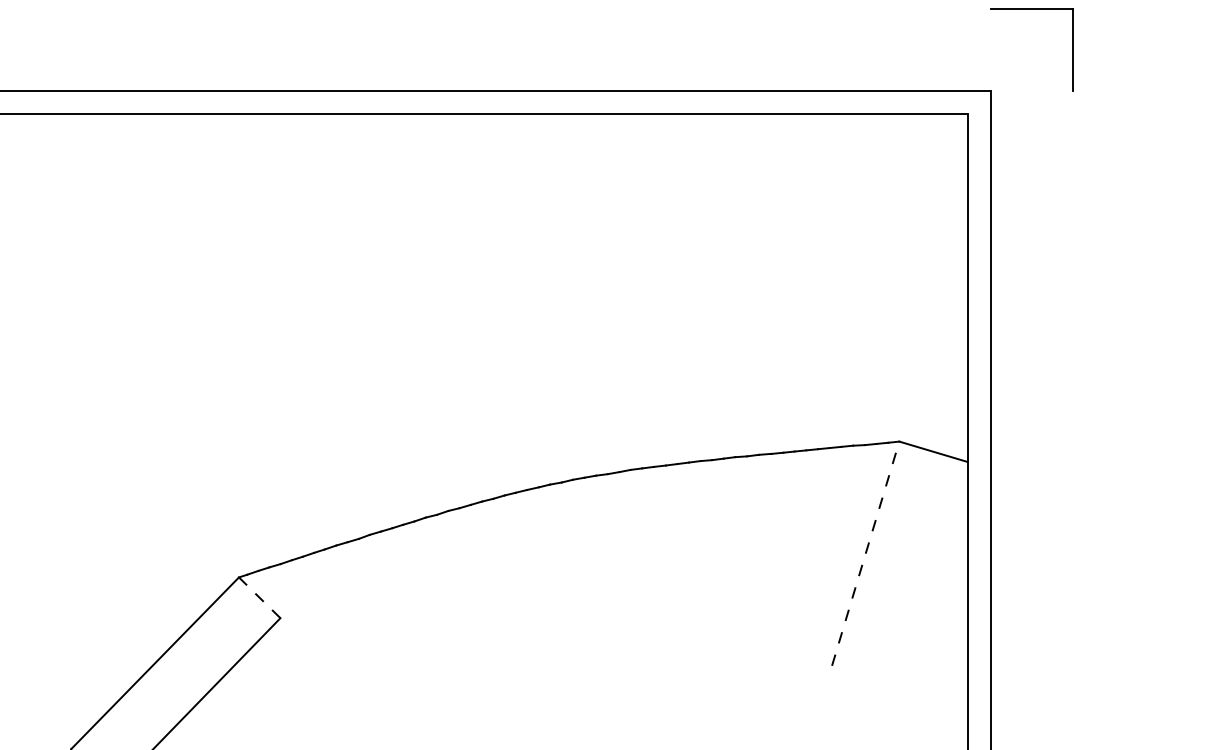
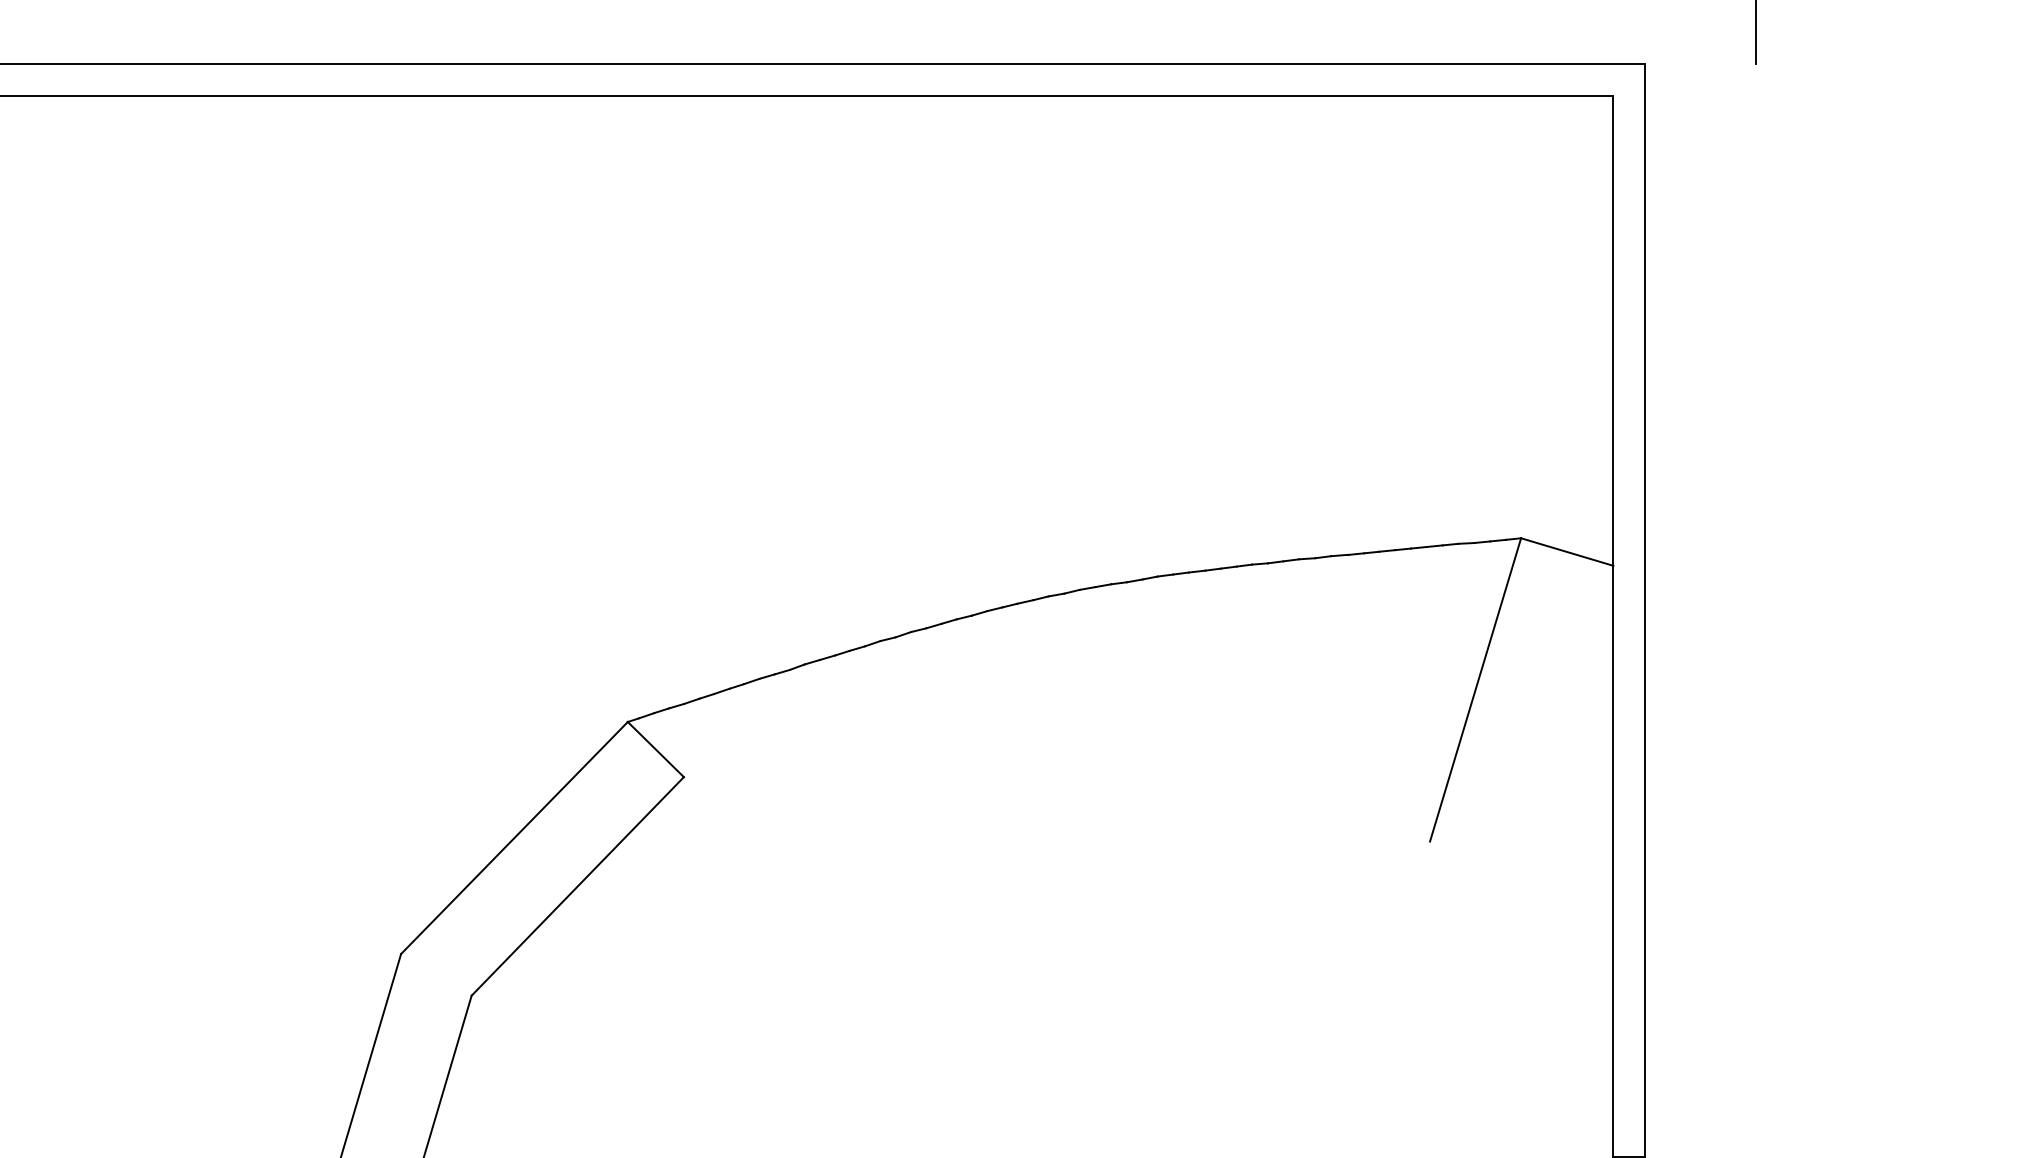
line: (865, 553) -> (1475, 689), dashed -> solid
line: (259, 597) -> (655, 749), dashed -> solid

